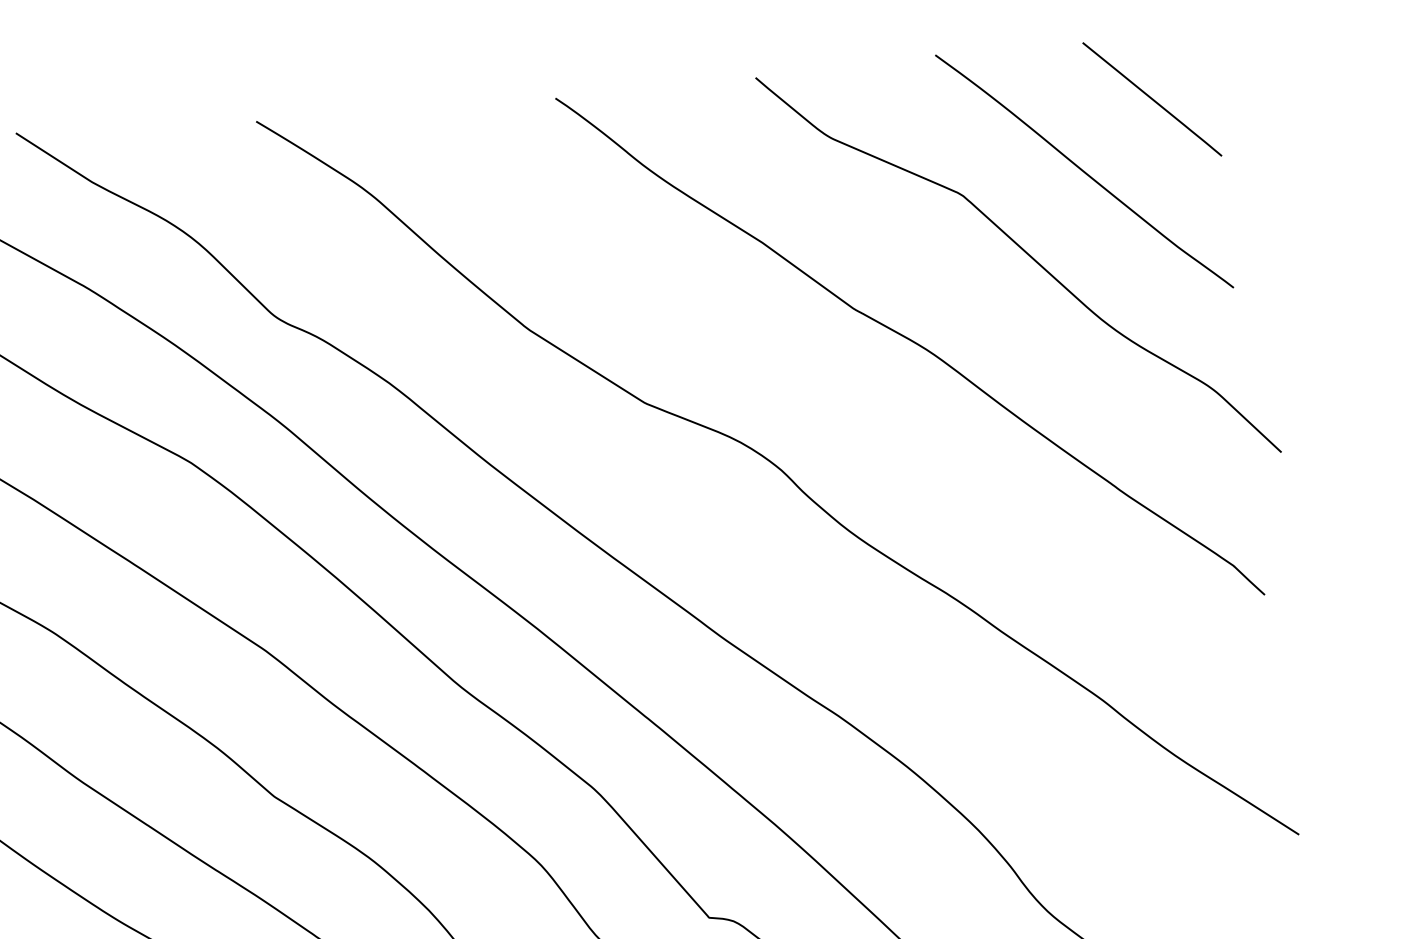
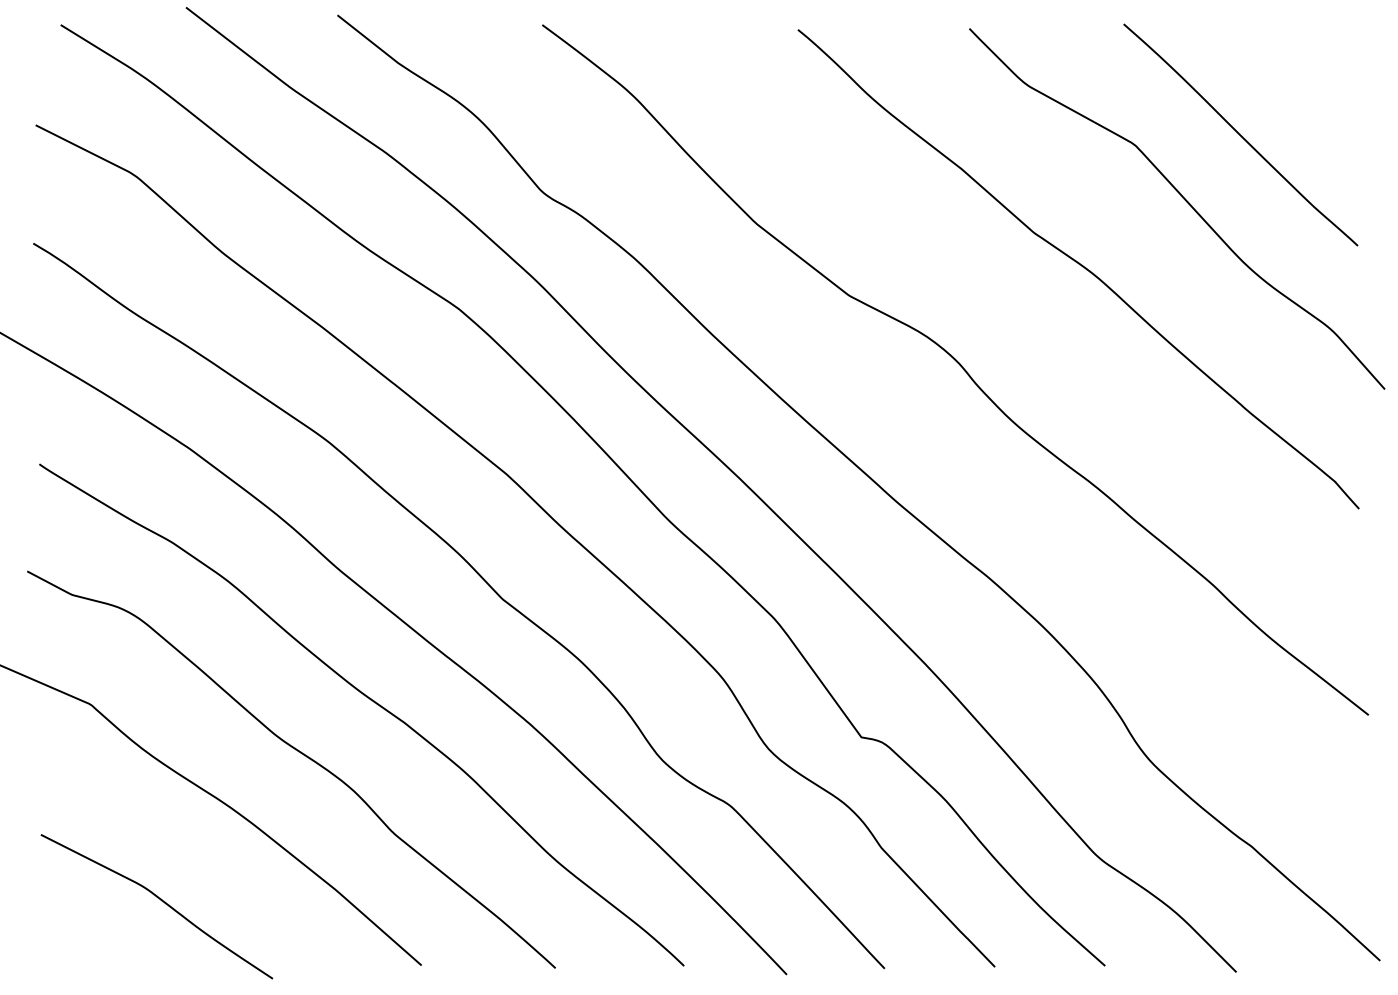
line: (1151, 99) -> (1303, 79), removed

